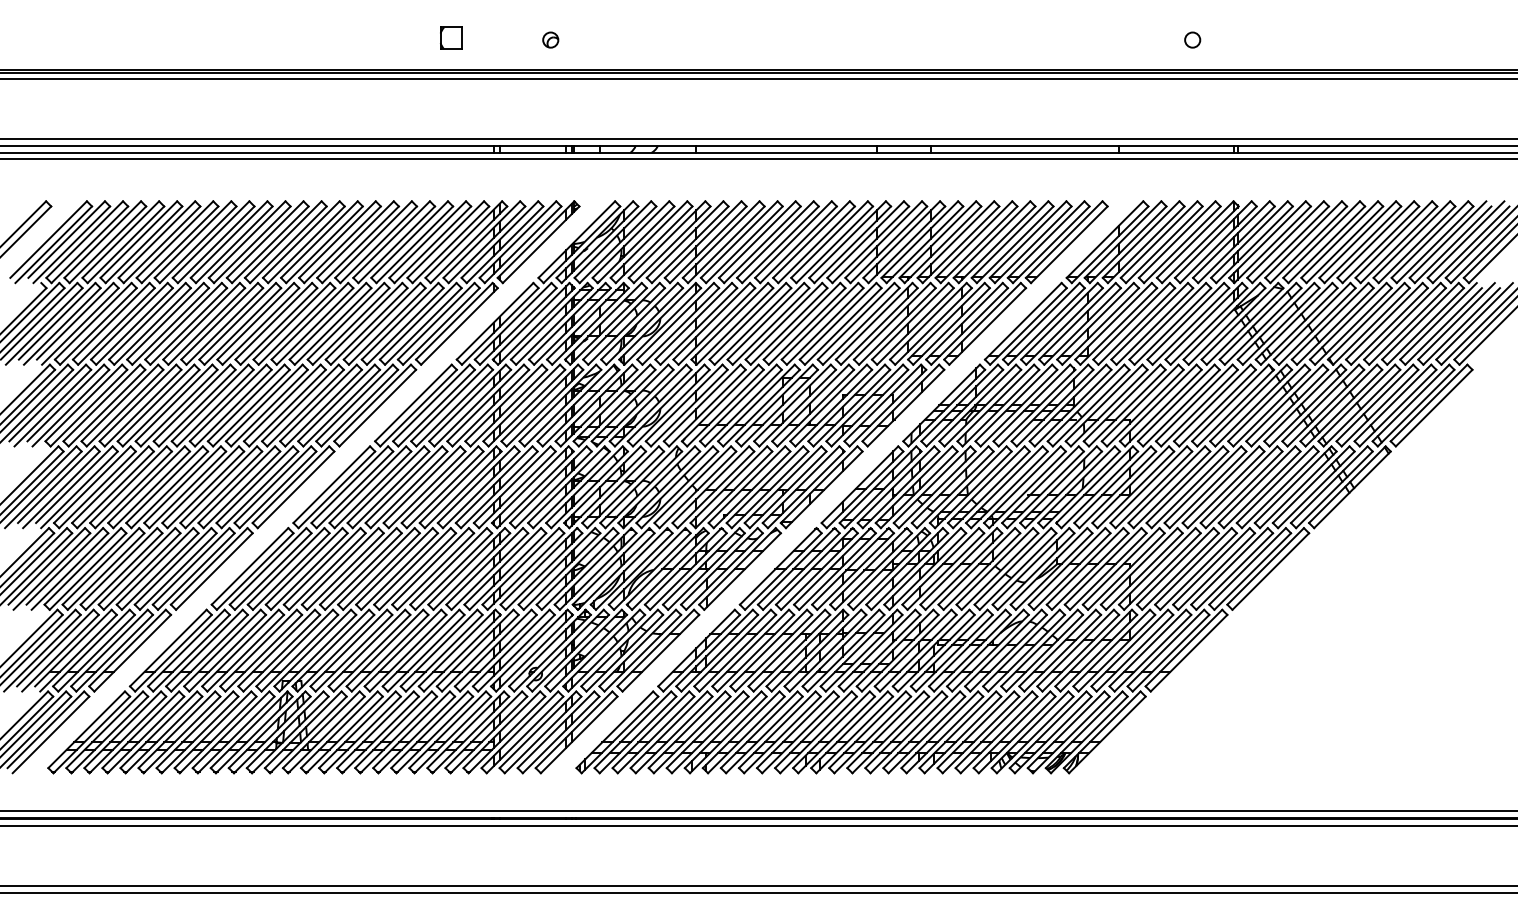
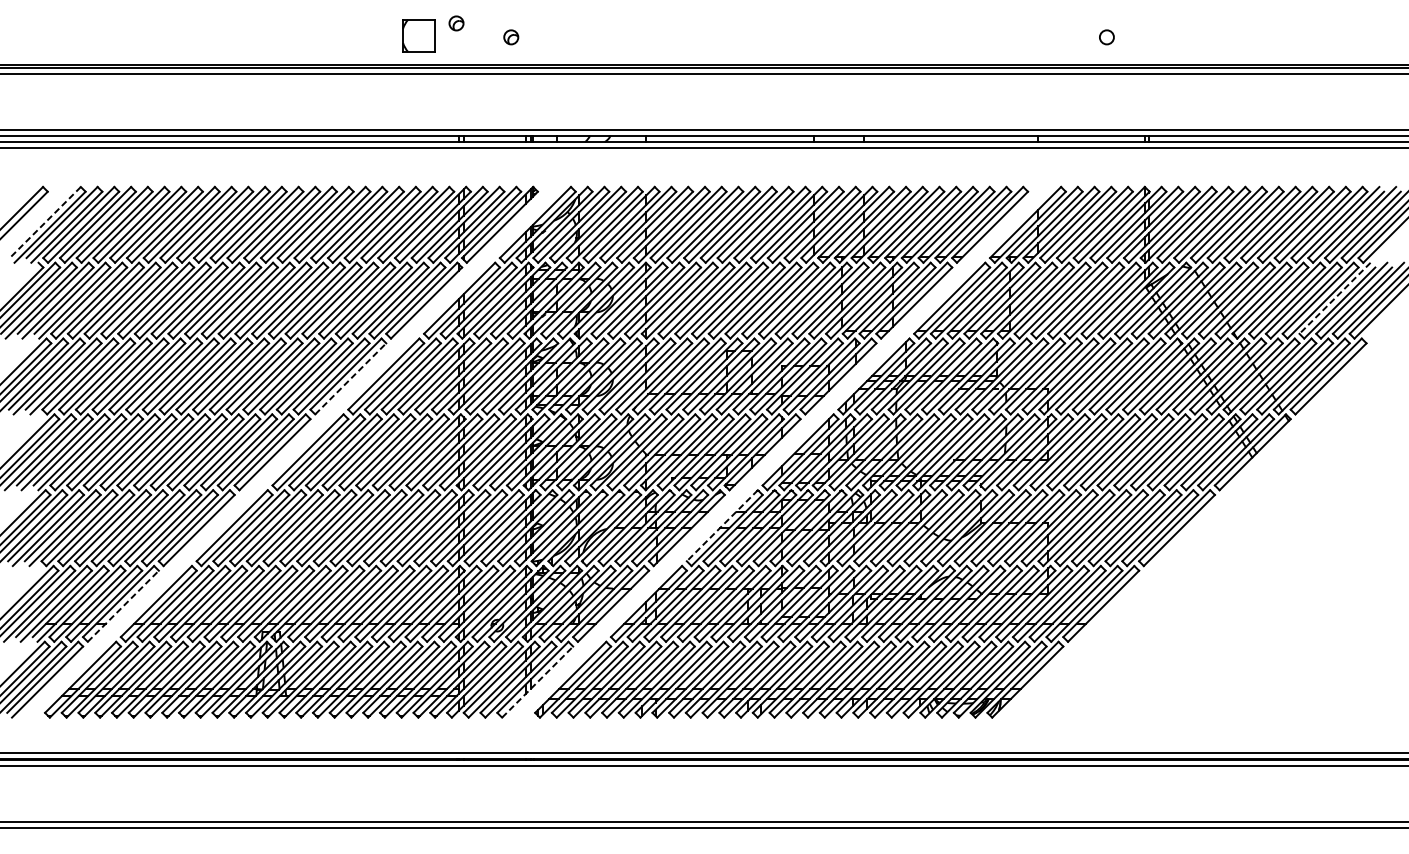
part: (491, 24) -> (456, 22), added
part: (451, 37) -> (419, 34), size x1.6
line: (48, 239) -> (45, 222), solid -> dashed
line: (1438, 321) -> (1335, 298), solid -> dashed
line: (378, 407) -> (351, 378), solid -> dashed
line: (777, 566) -> (721, 525), solid -> dashed
line: (133, 652) -> (124, 605), solid -> dashed
line: (579, 734) -> (537, 681), solid -> dashed

